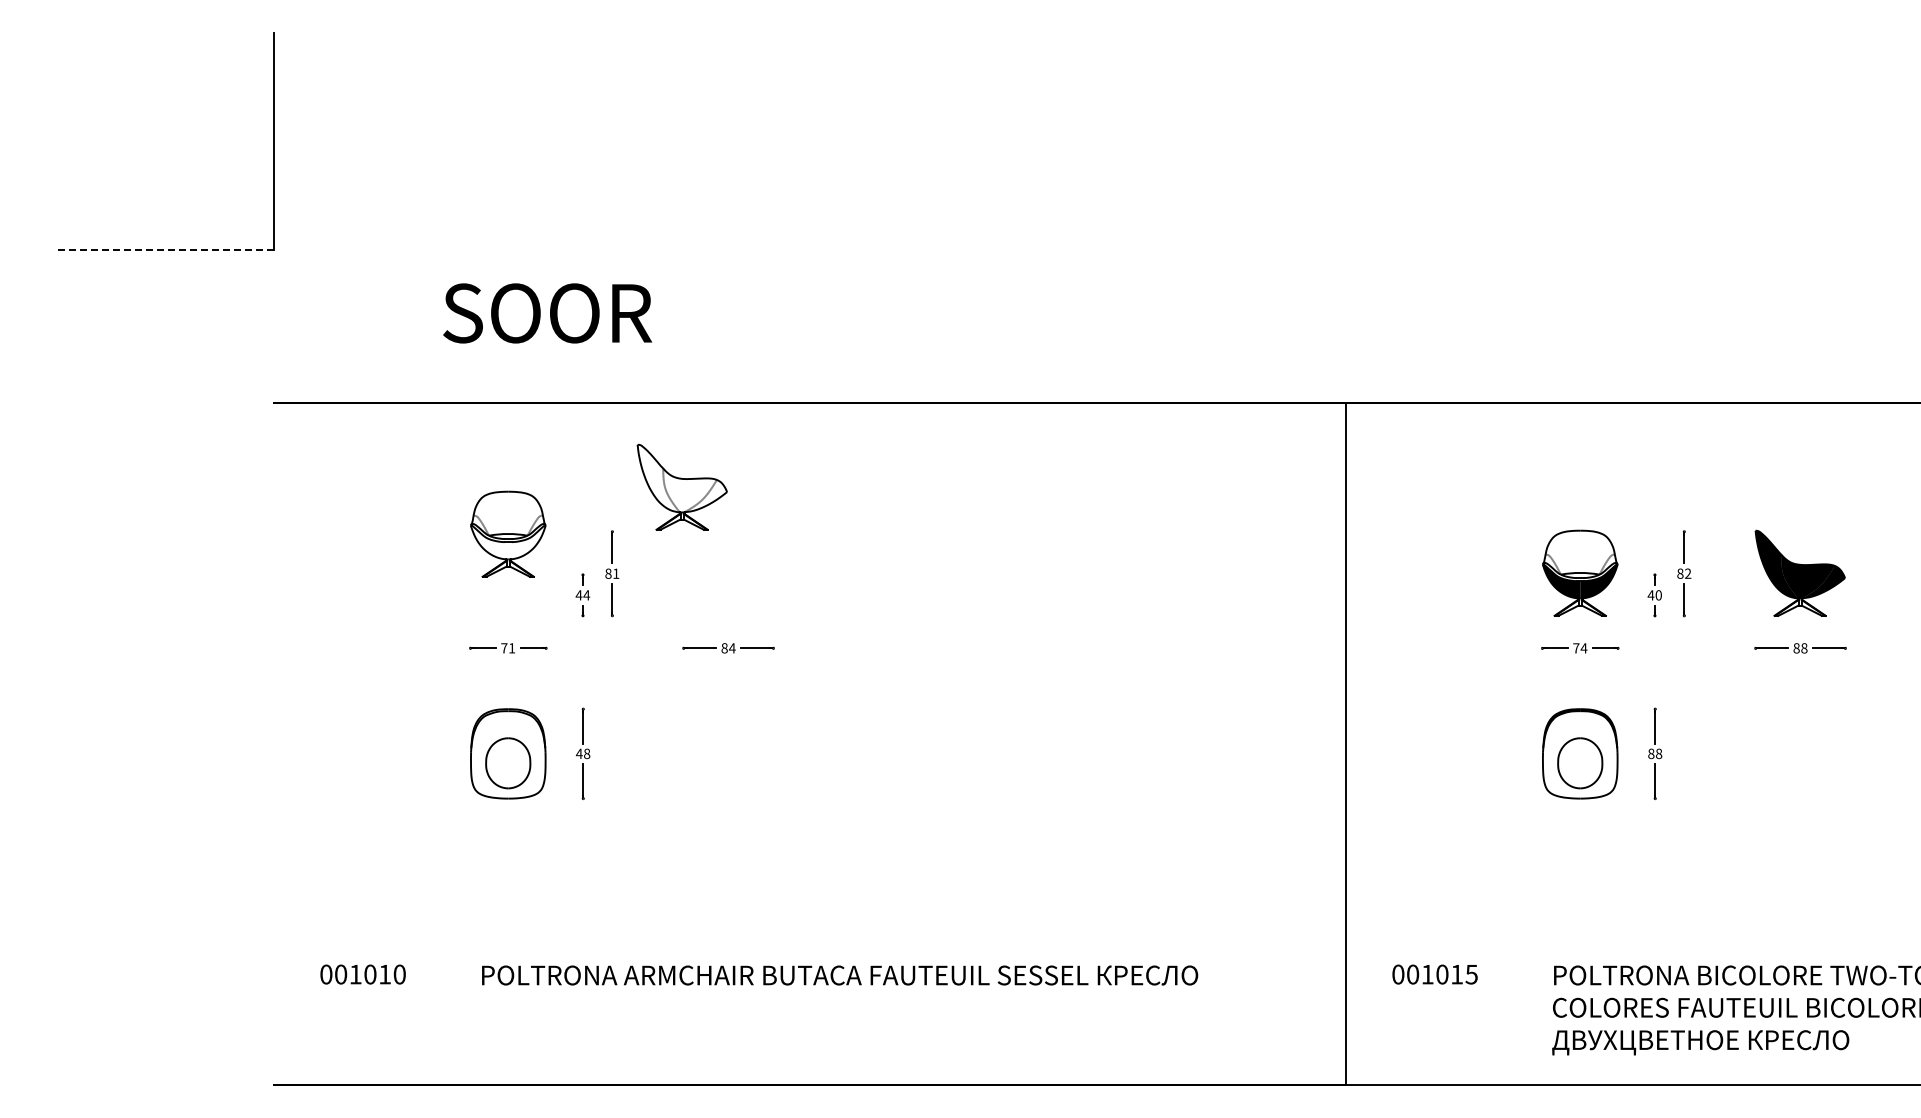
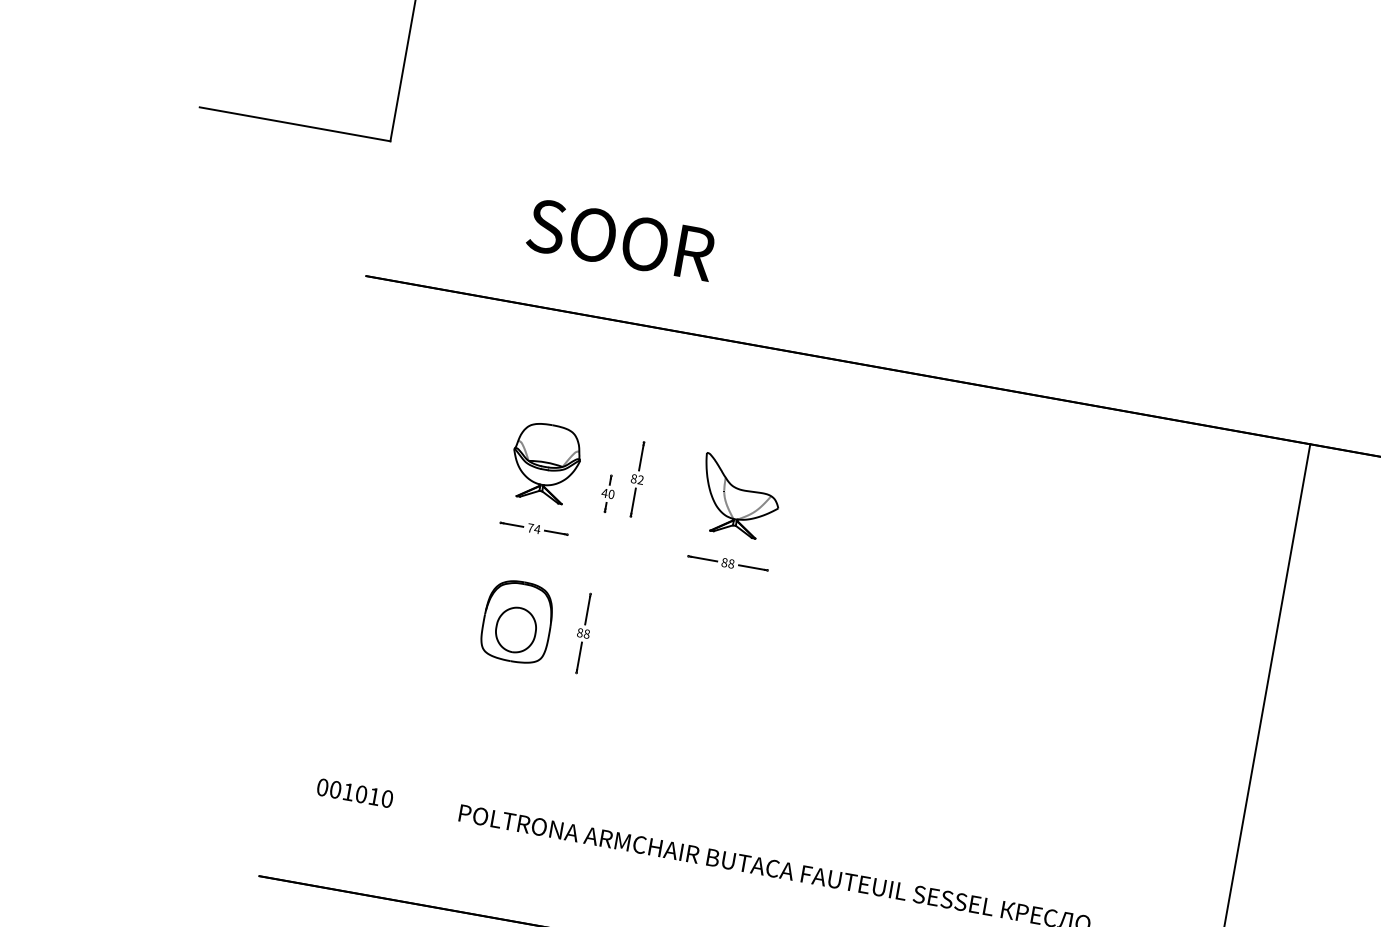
line: (165, 249) -> (294, 123), dashed -> solid
part: (681, 486) -> (739, 496), moved
part: (508, 533) -> (546, 462), moved
text: (616, 573) -> (641, 479), 81 -> 82
text: (586, 595) -> (611, 494), 44 -> 40
text: (511, 648) -> (536, 529), 71 -> 74
text: (732, 648) -> (731, 564), 84 -> 88
text: (578, 753) -> (579, 632), 48 -> 88

